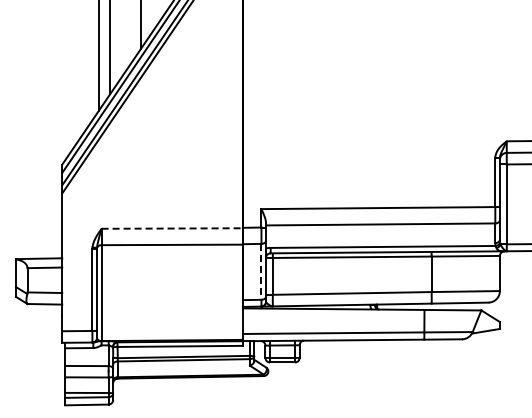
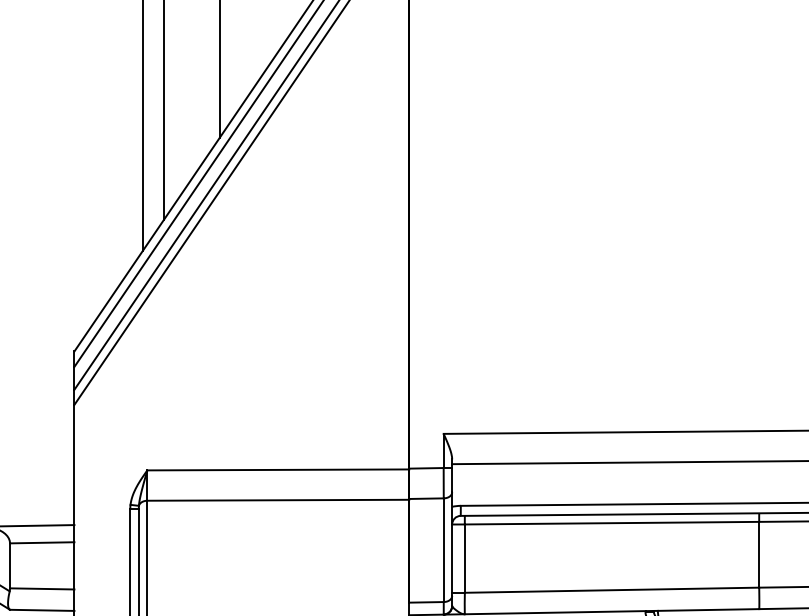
line: (172, 228) -> (278, 469), dashed -> solid
line: (261, 271) -> (443, 549), dashed -> solid

